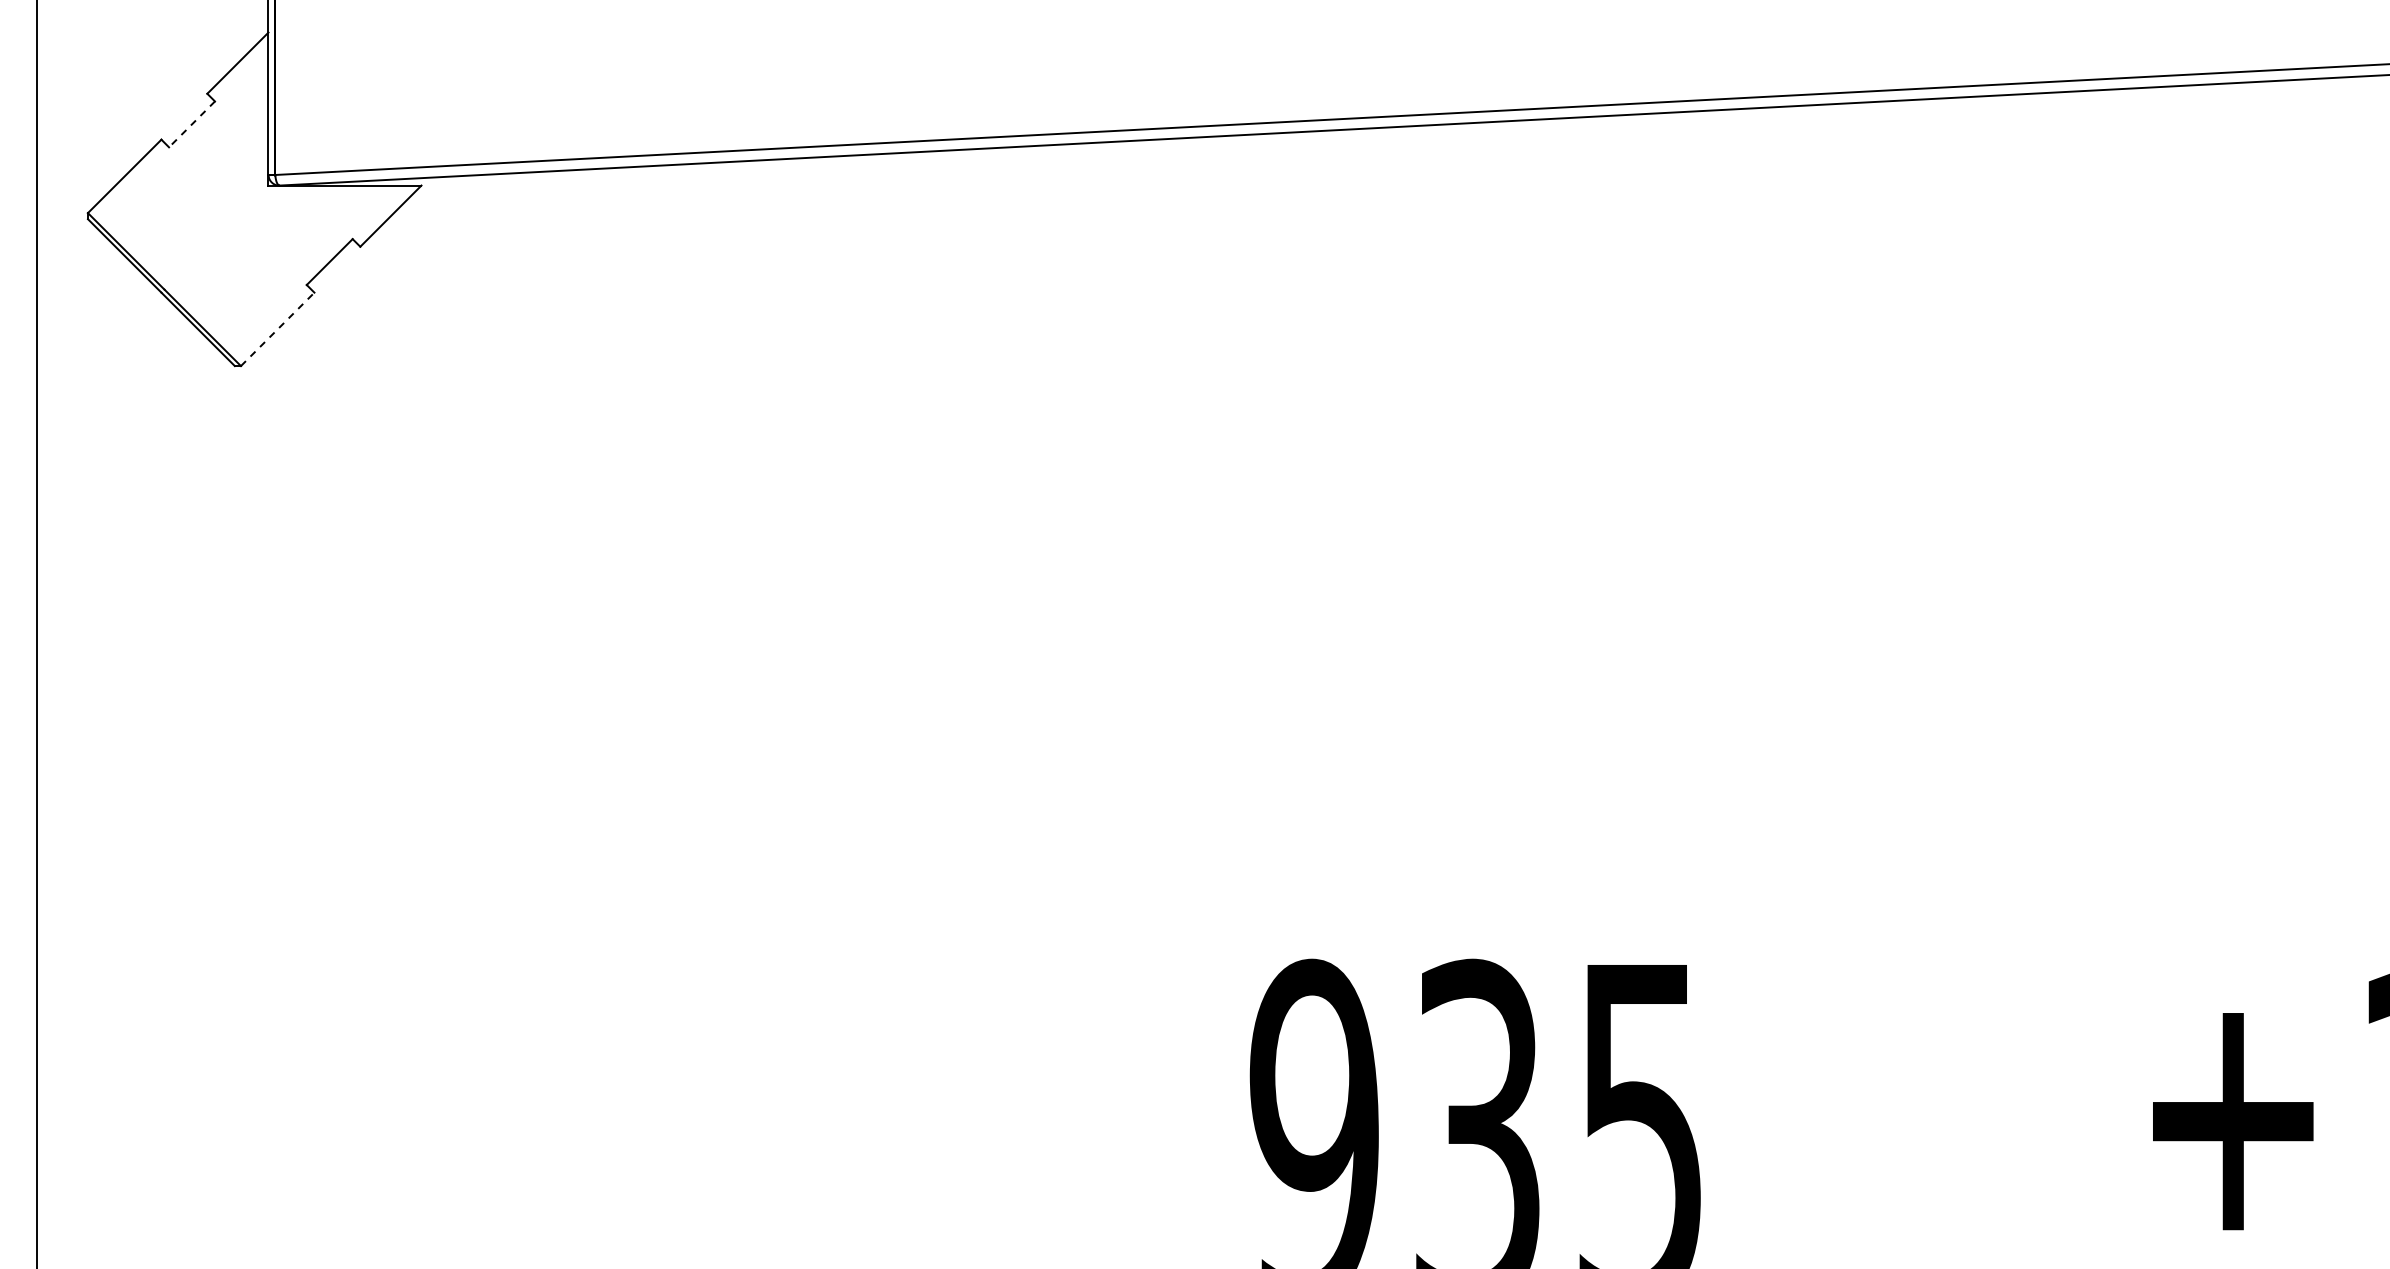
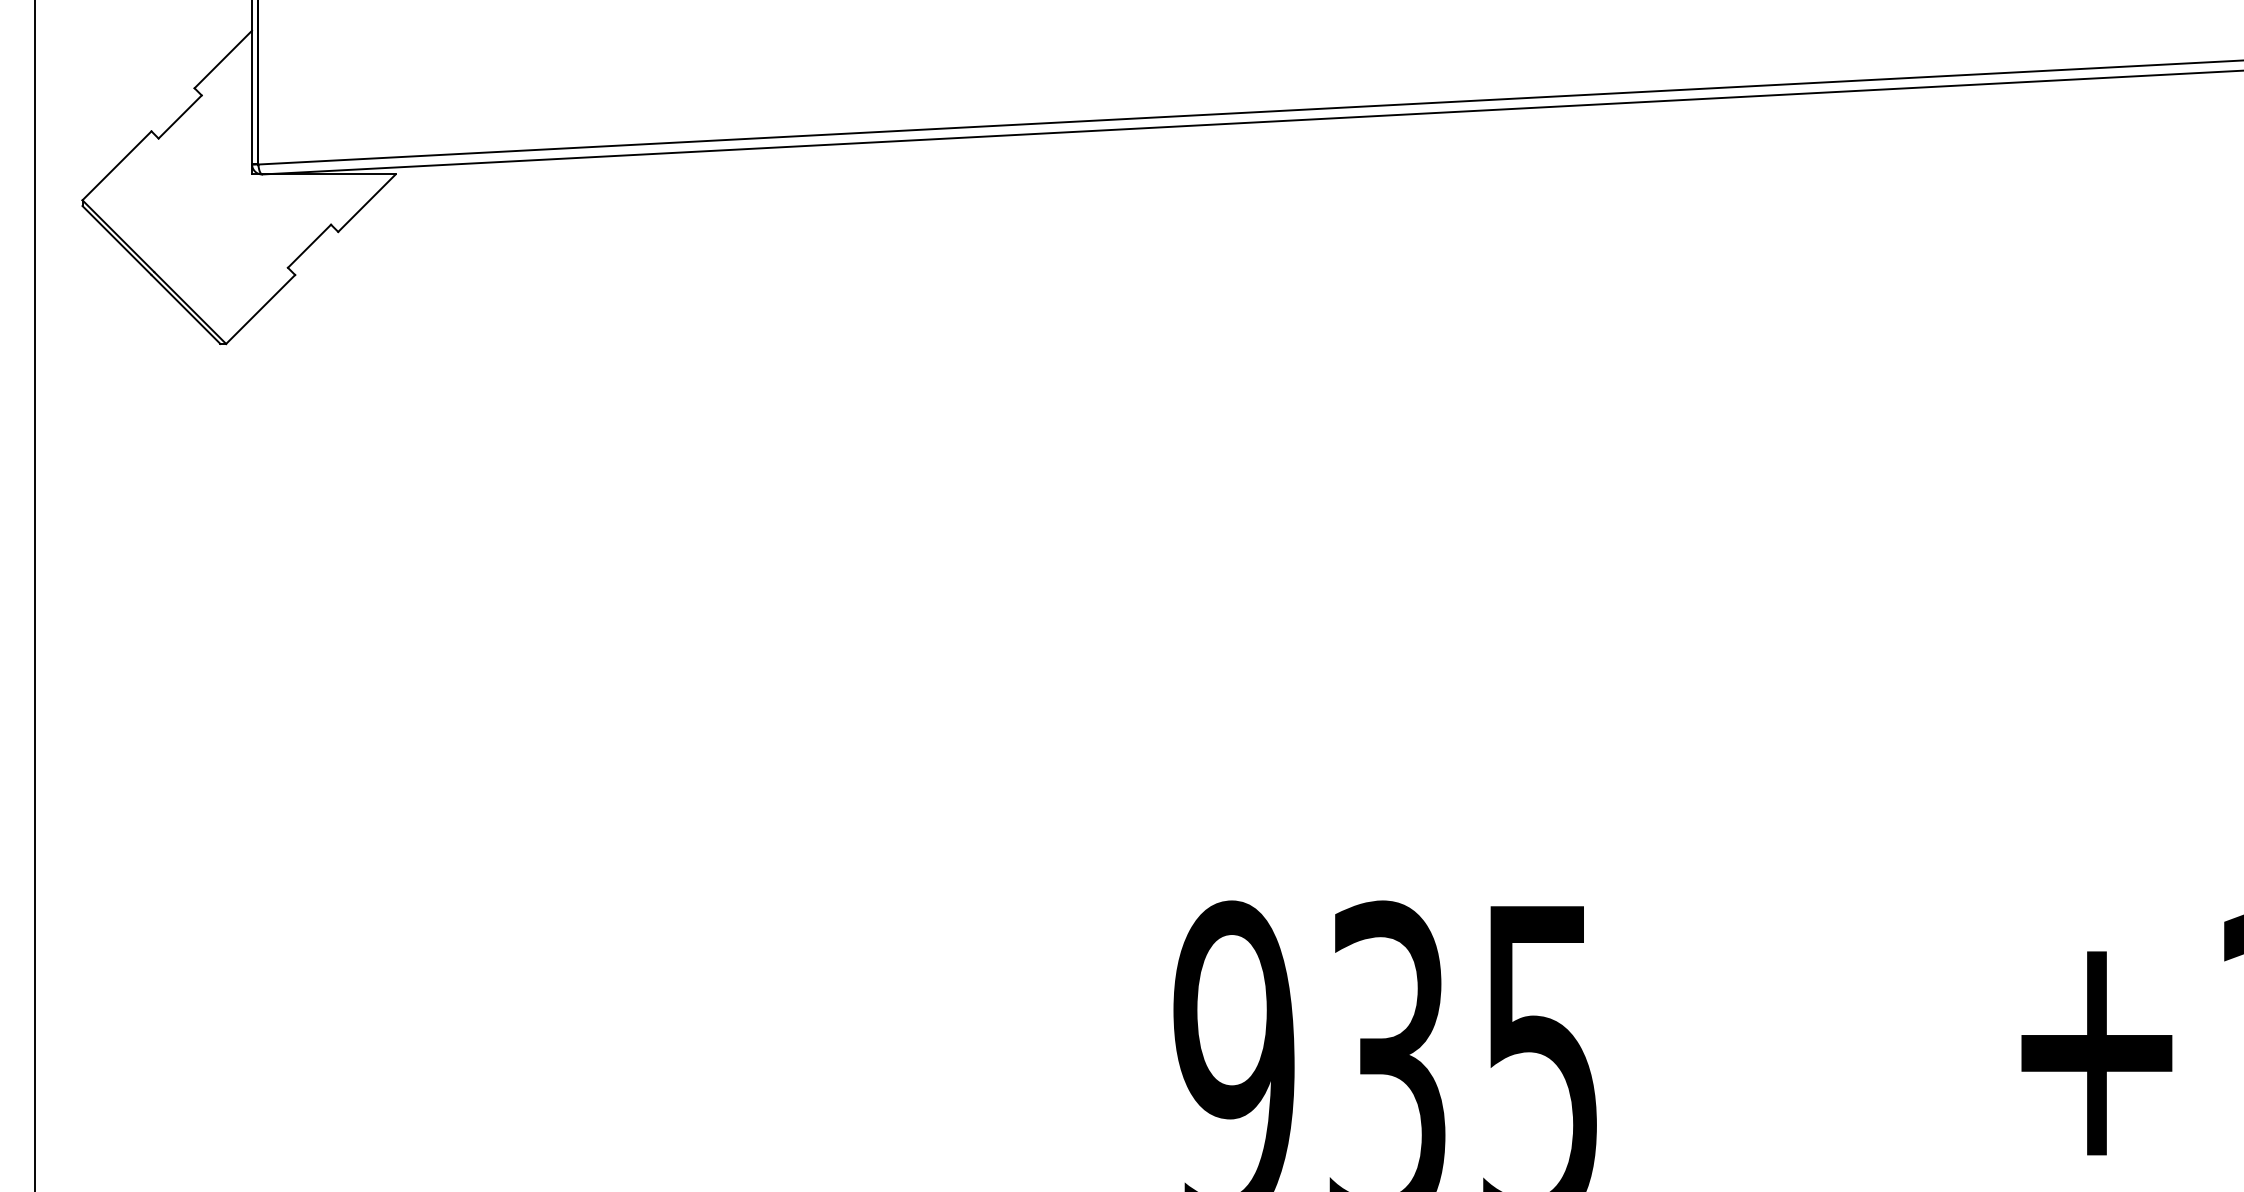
line: (191, 124) -> (179, 117), dashed -> solid
line: (277, 329) -> (260, 309), dashed -> solid

